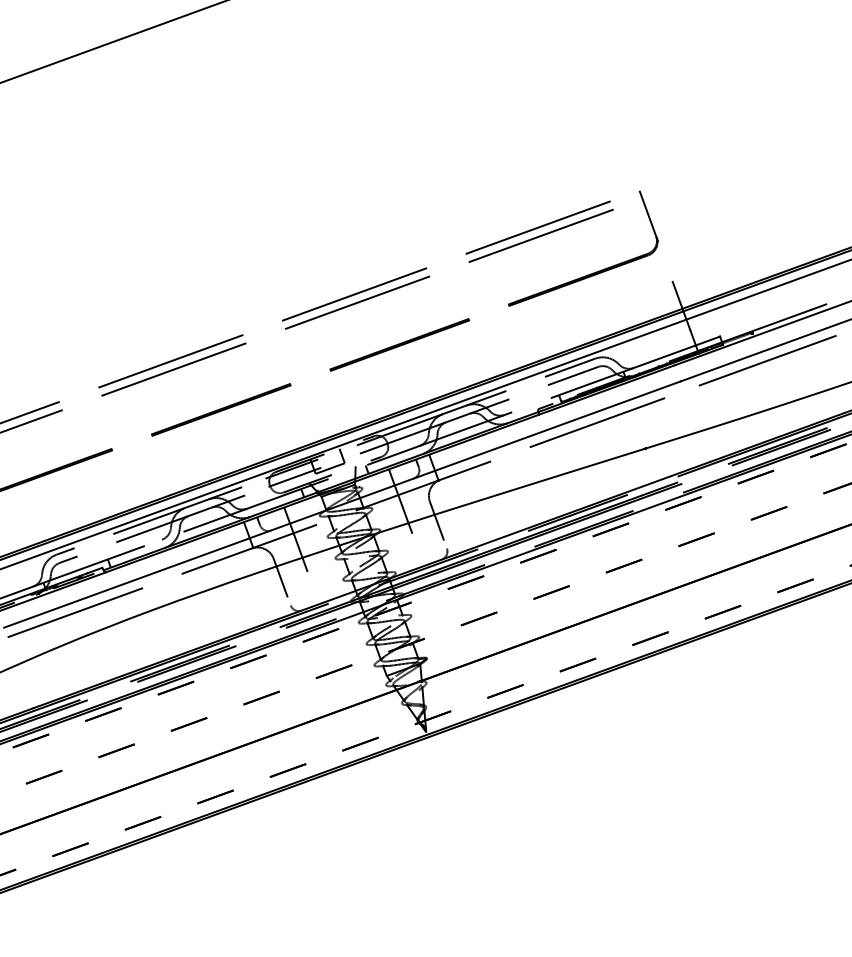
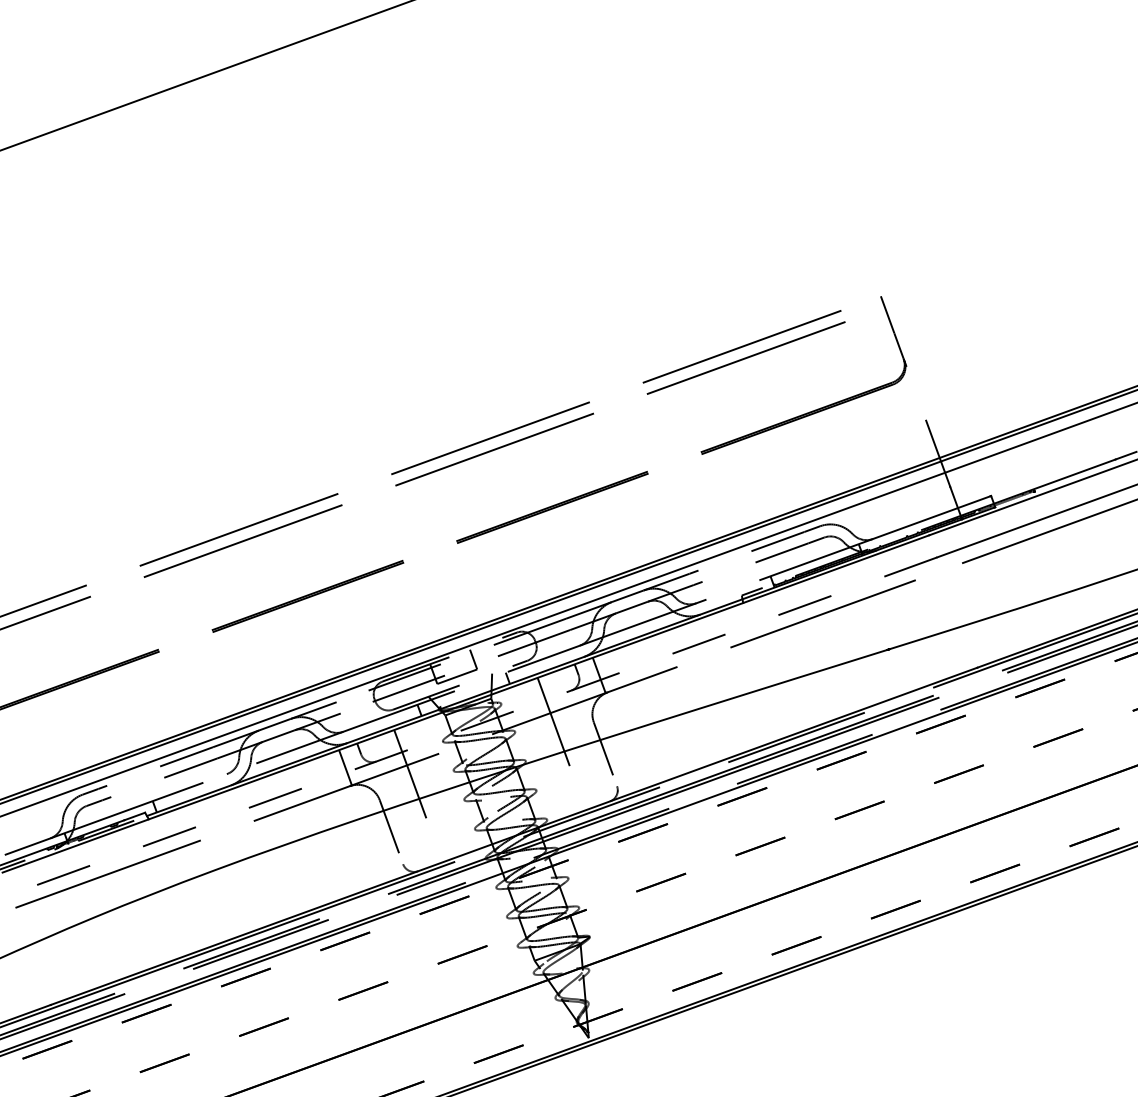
line: (341, 504) -> (472, 725), solid -> dashed

